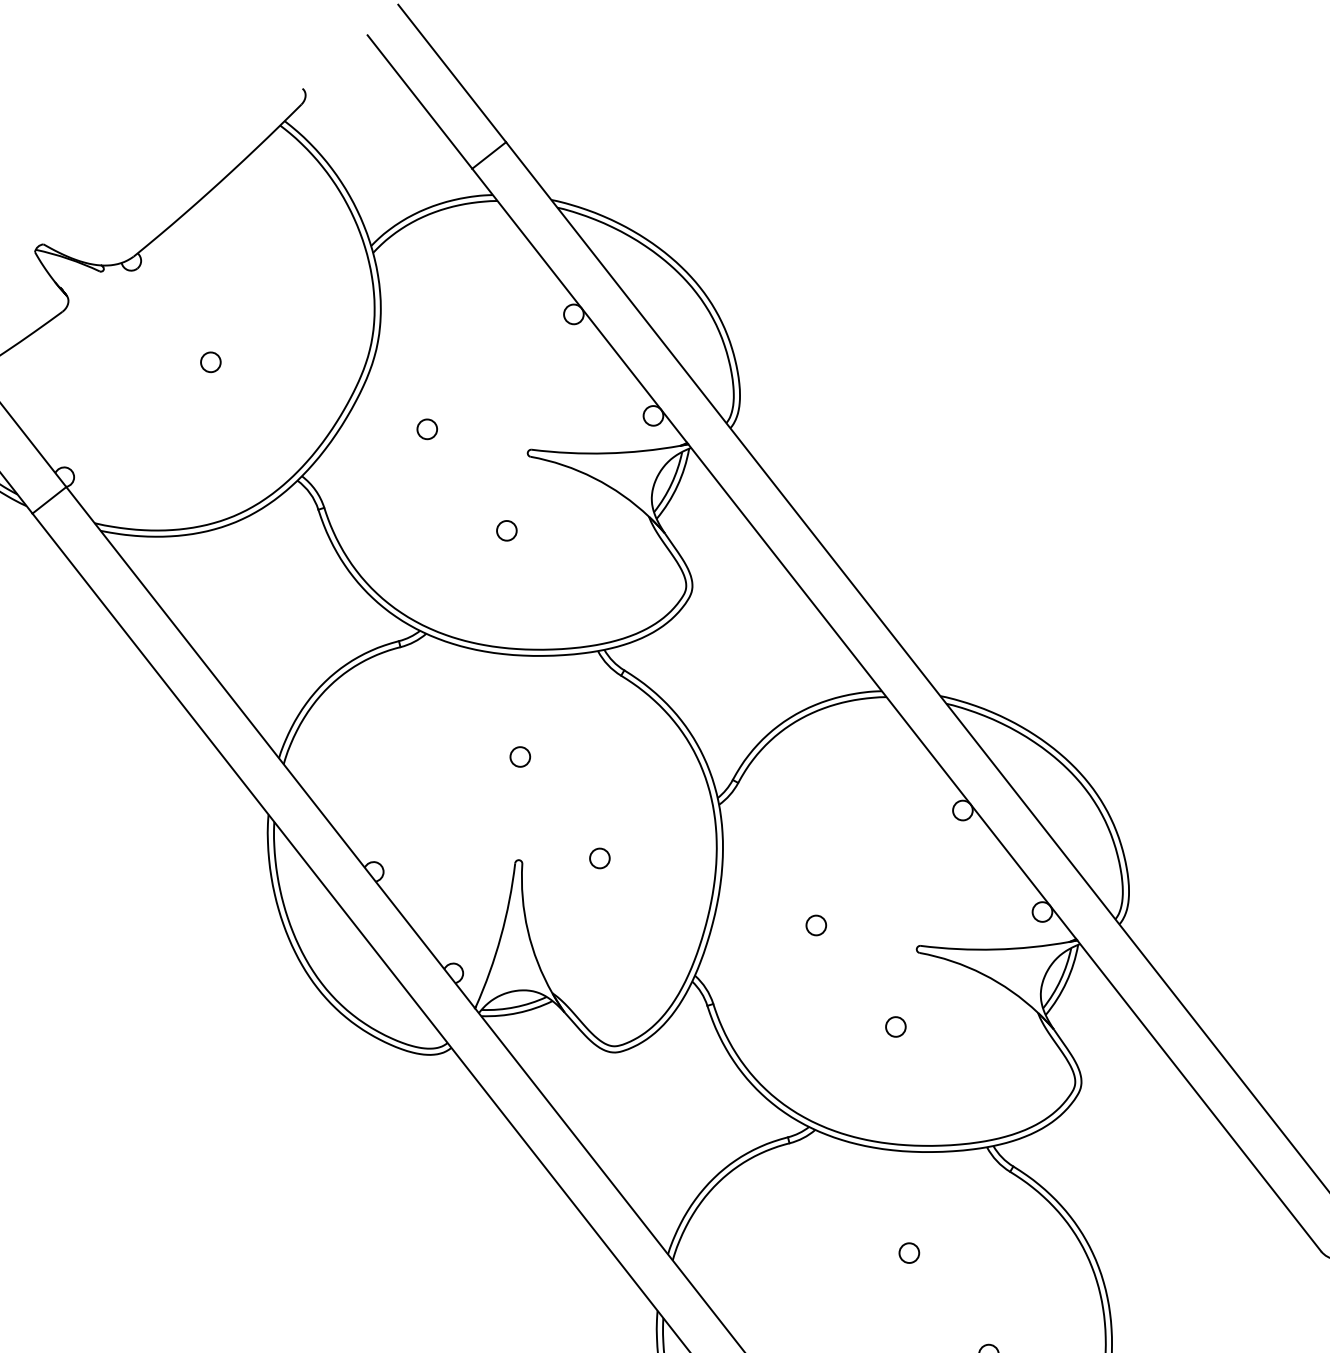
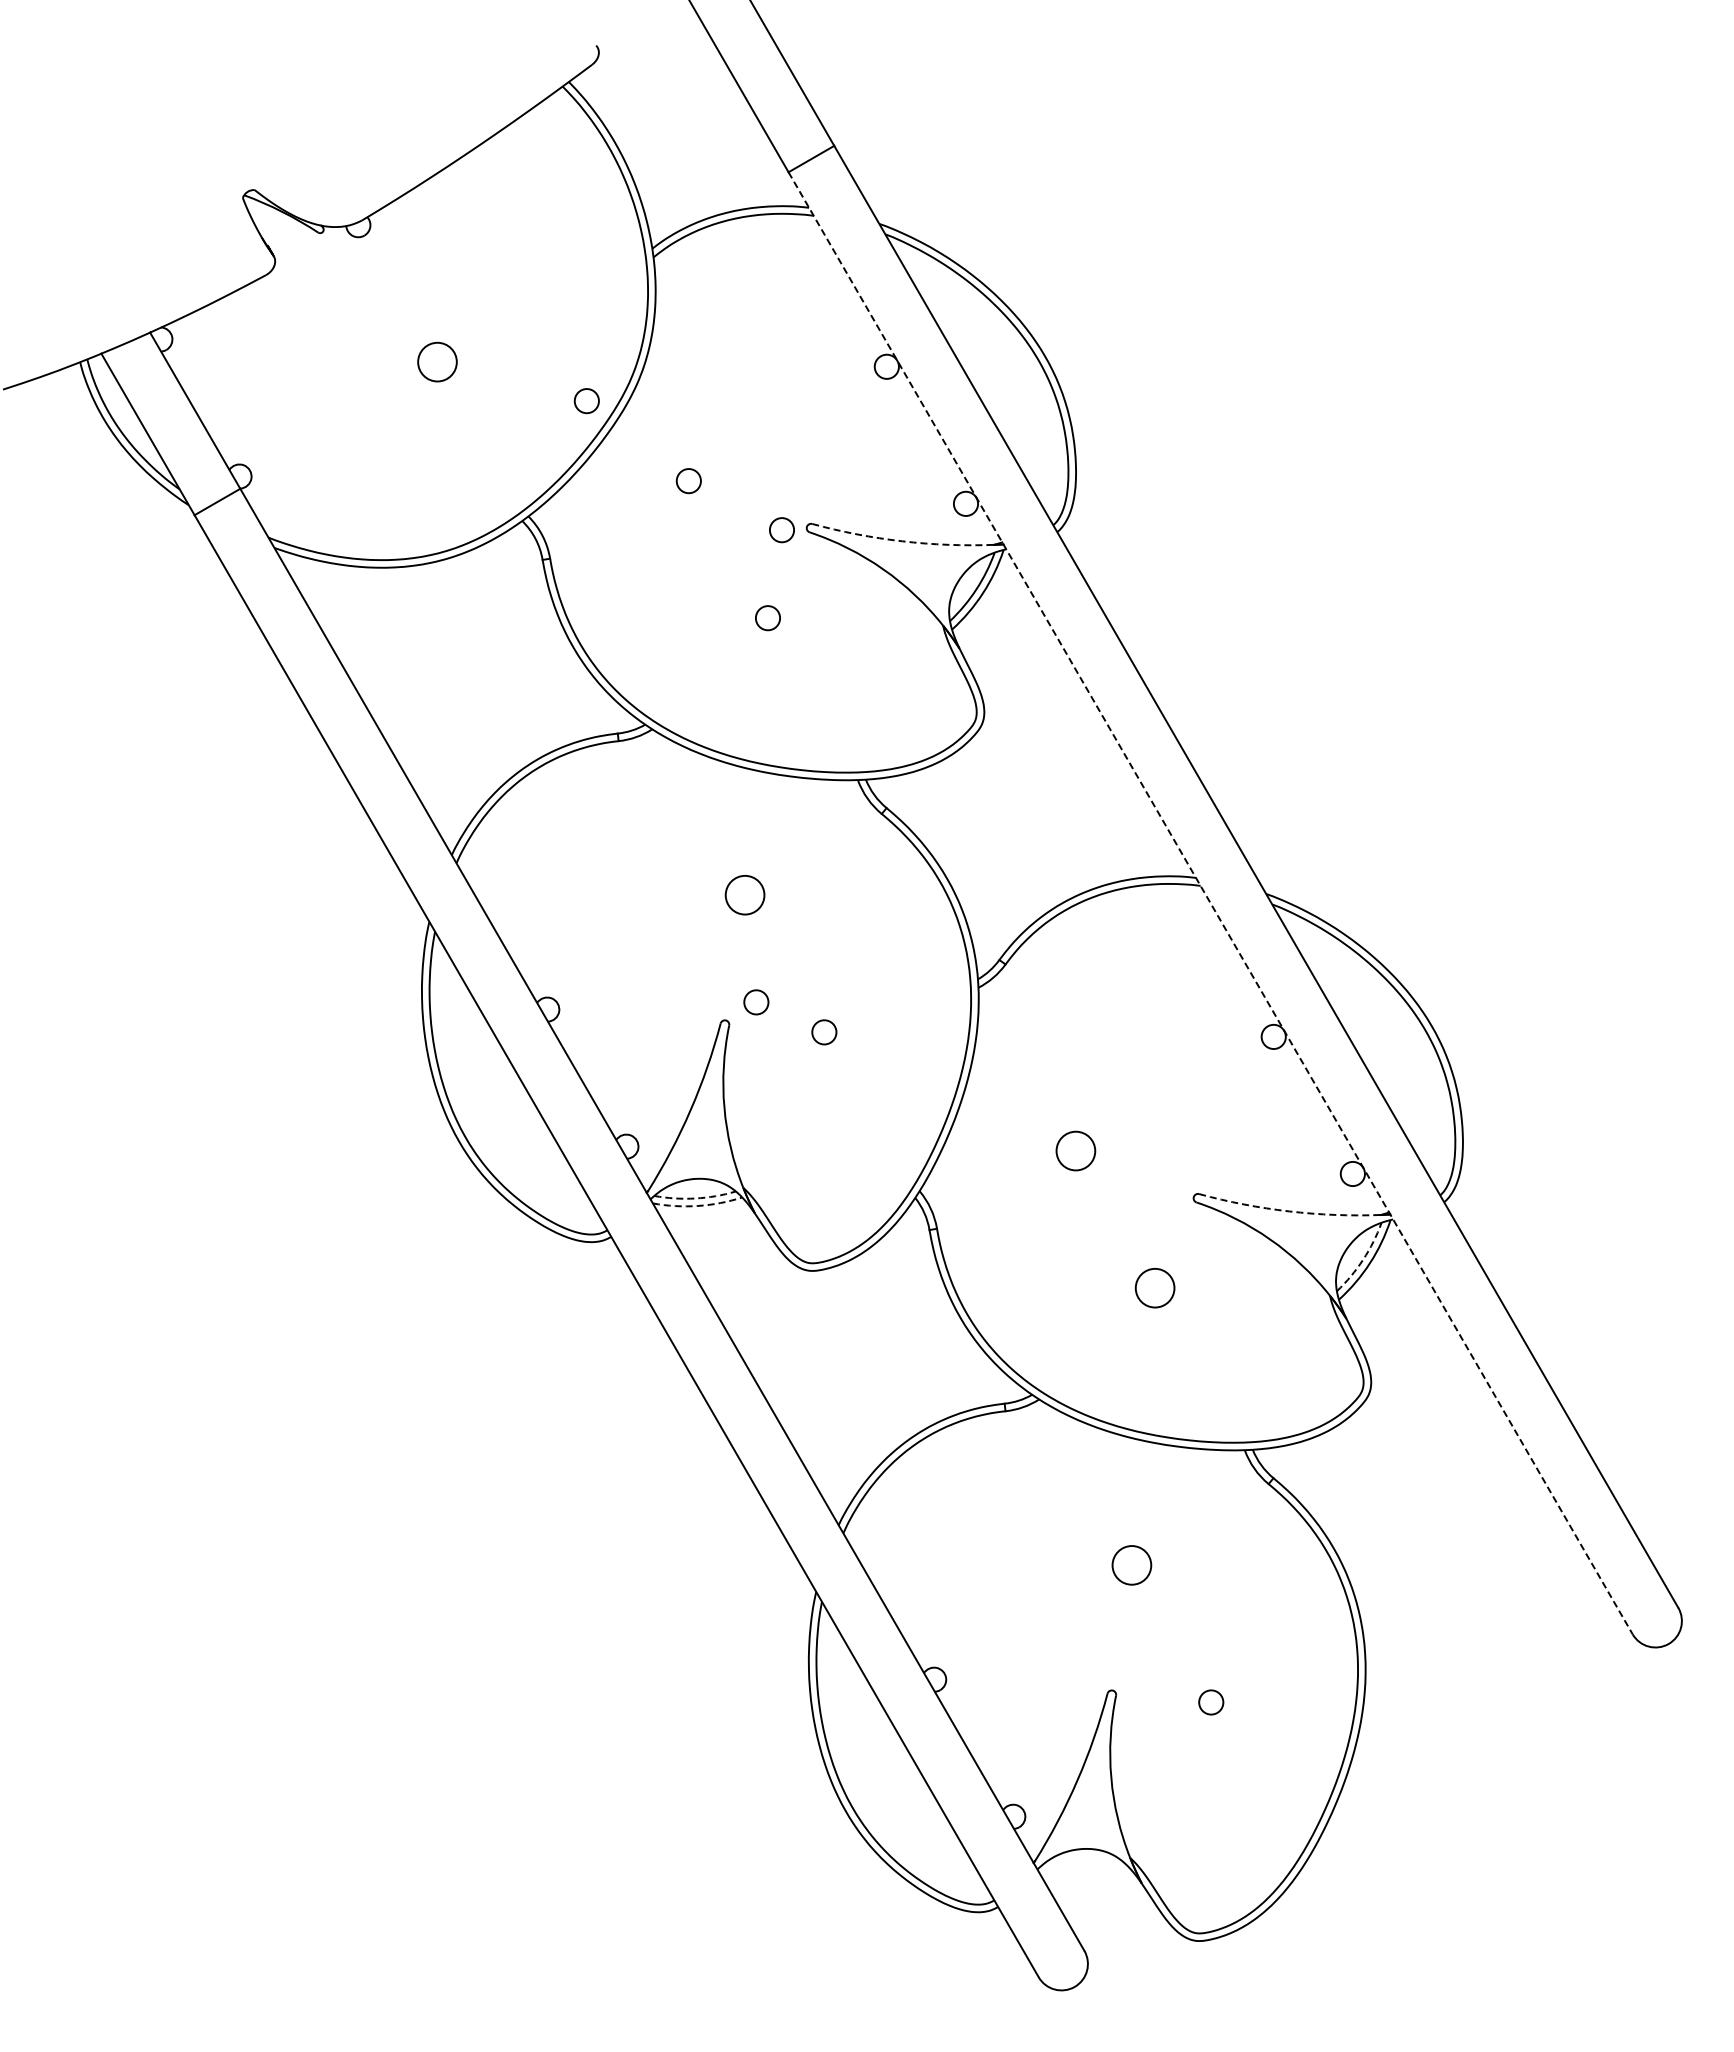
circle: (210, 362) -> (437, 362), size x1.6
circle: (335, 376) -> (586, 401), added
arc: (606, 453) -> (902, 541), solid -> dashed
circle: (507, 458) -> (781, 530), added
line: (896, 710) -> (1210, 903), solid -> dashed
circle: (520, 757) -> (745, 895), size x1.6
circle: (541, 842) -> (756, 1002), added
circle: (816, 925) -> (1075, 1151), size x1.6
arc: (995, 949) -> (1289, 1211), solid -> dashed
arc: (1060, 979) -> (1363, 1259), solid -> dashed
arc: (515, 1007) -> (695, 1198), solid -> dashed
arc: (517, 1012) -> (697, 1205), solid -> dashed
circle: (895, 1027) -> (1154, 1288), size x1.6
circle: (909, 1253) -> (1132, 1565), size x1.6

